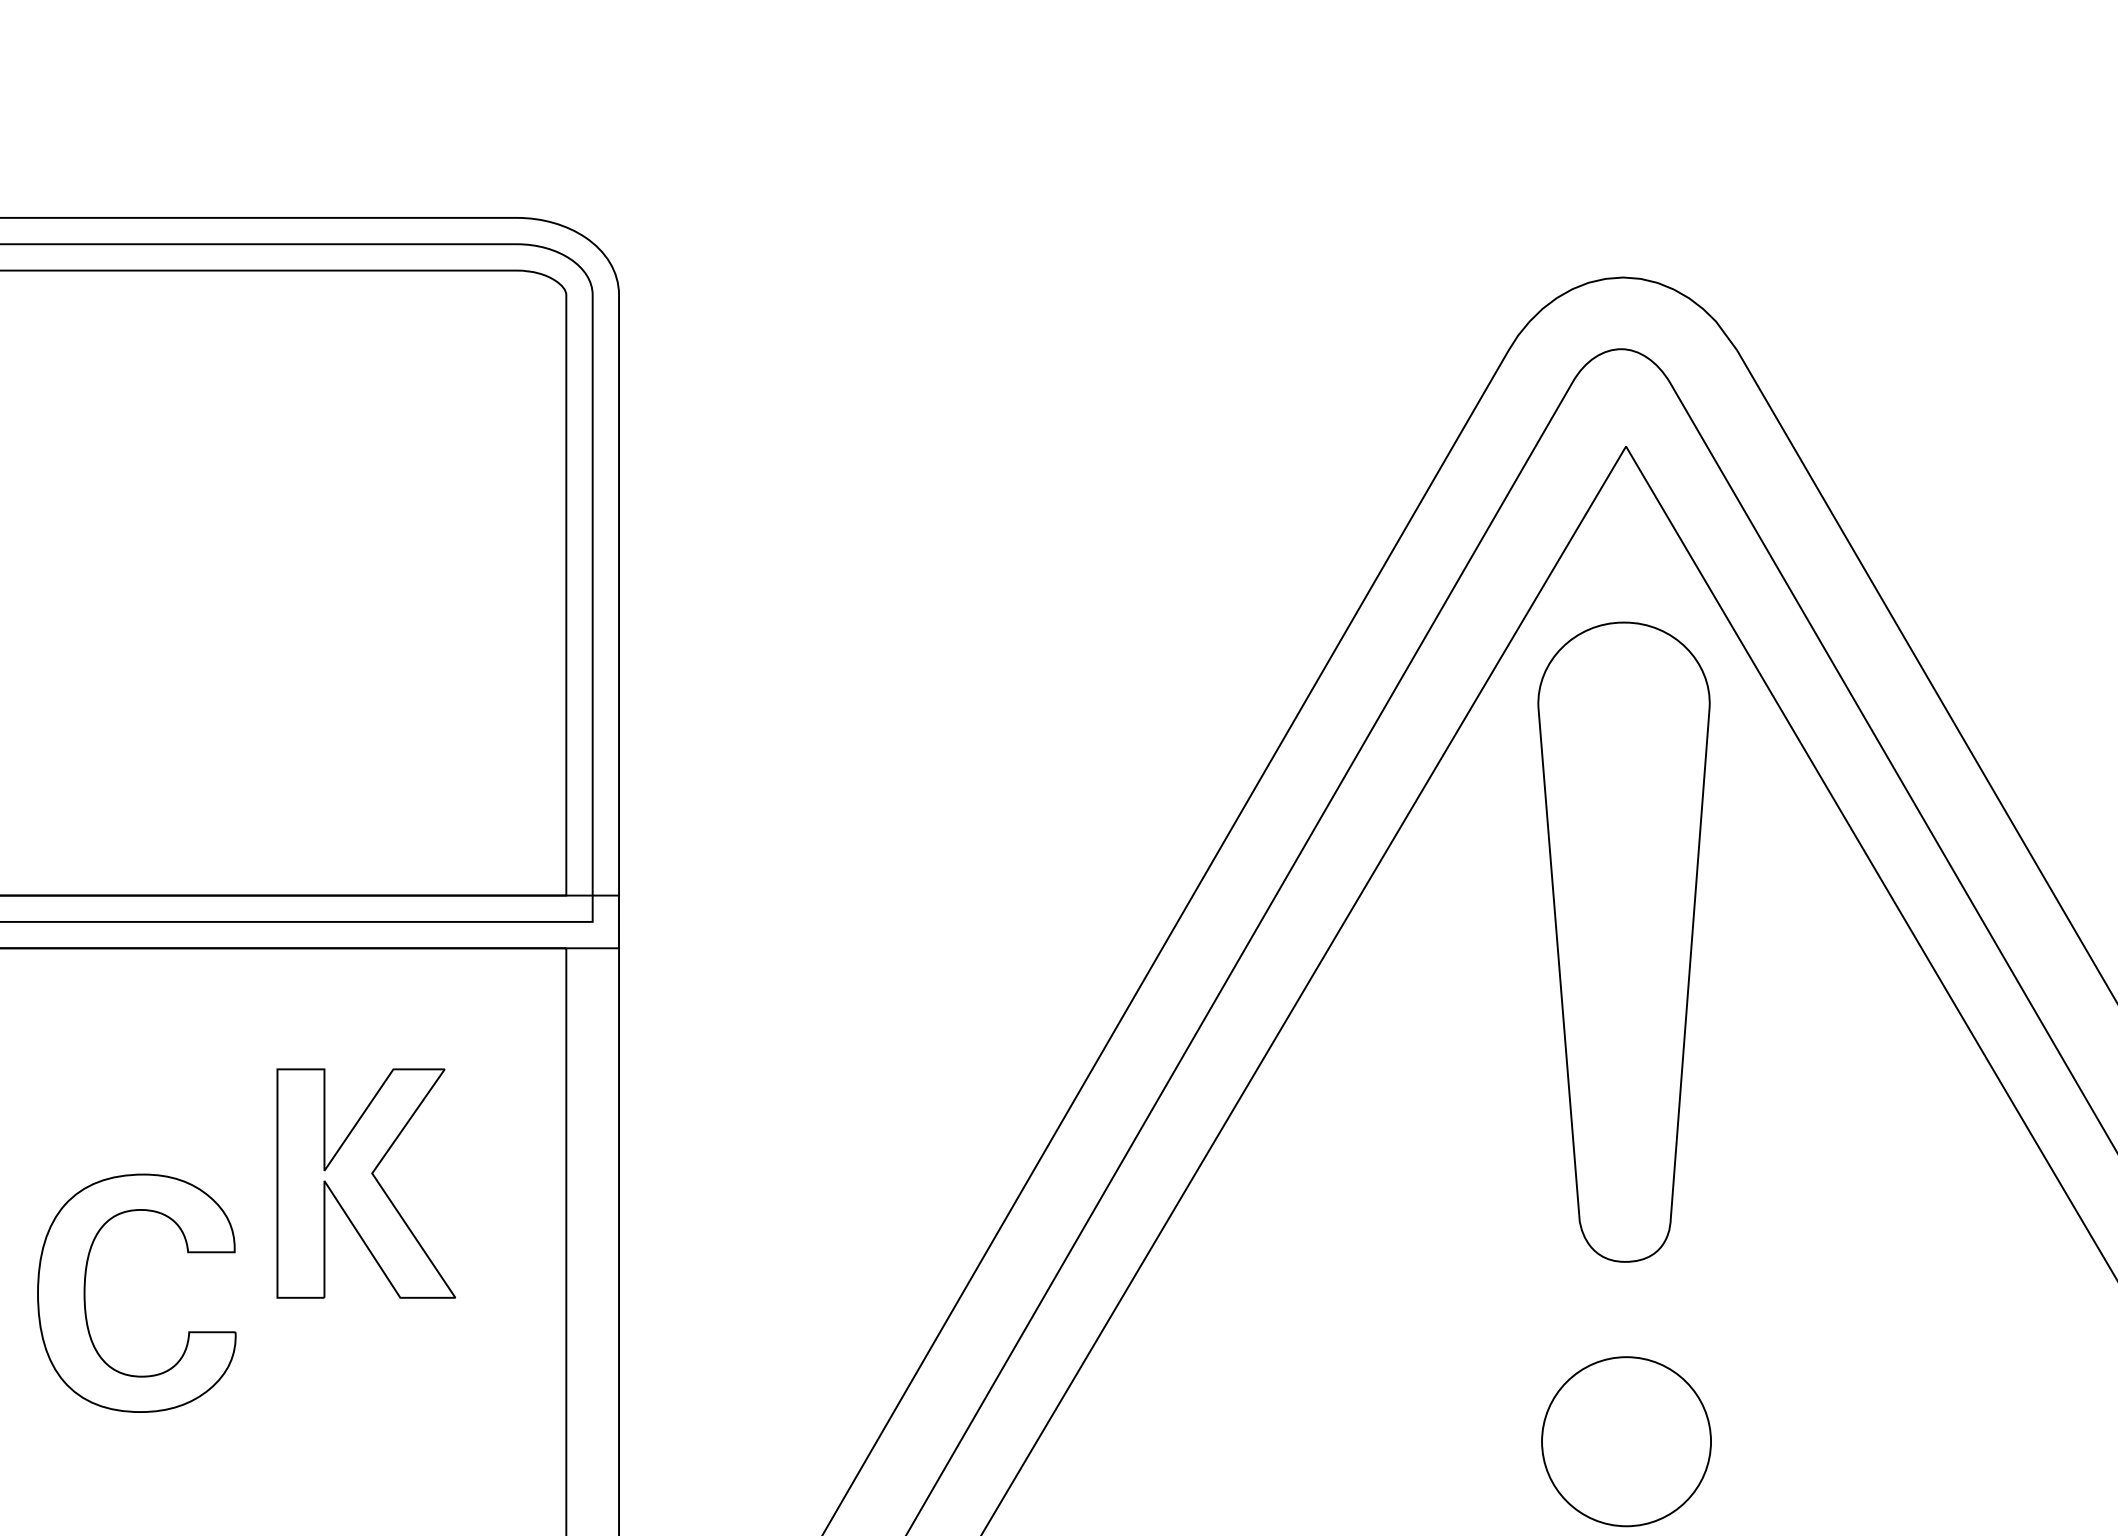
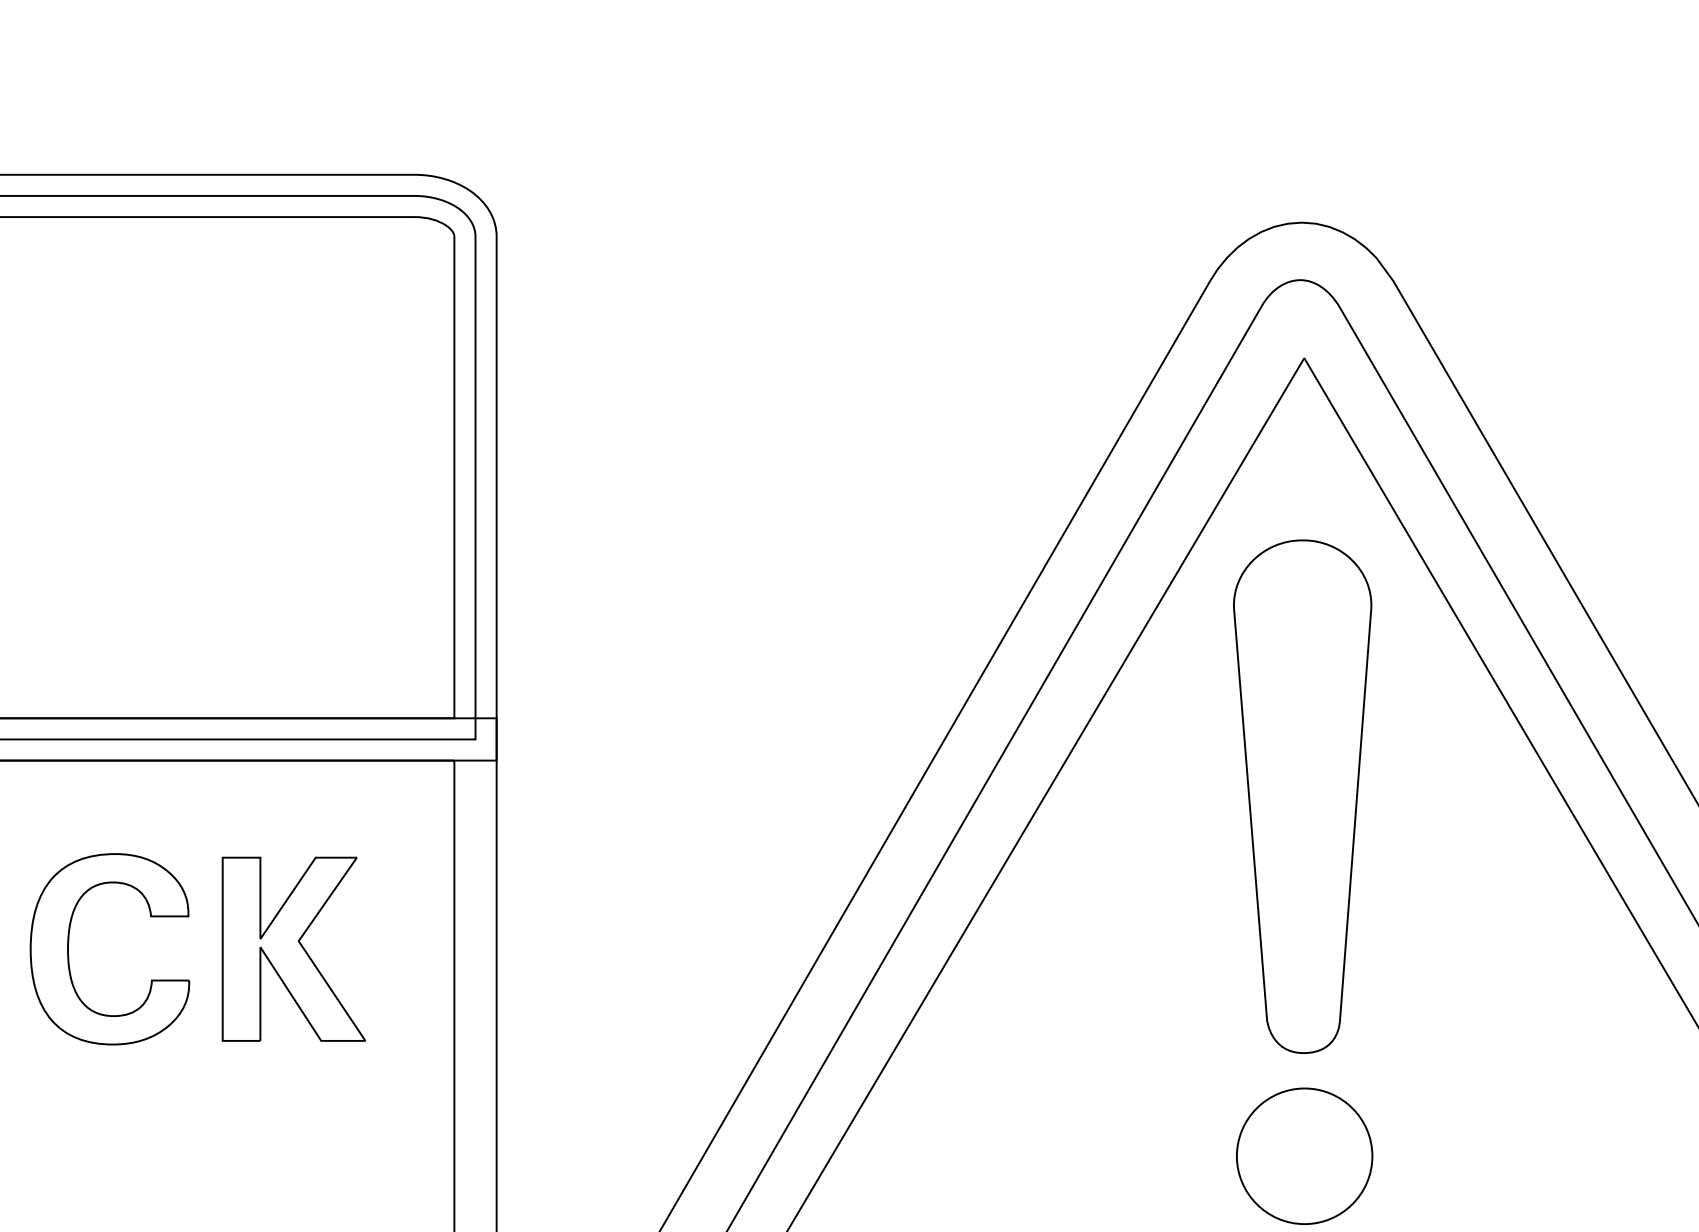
part: (1623, 941) -> (1302, 796), moved
part: (86, 1284) -> (69, 942), moved

